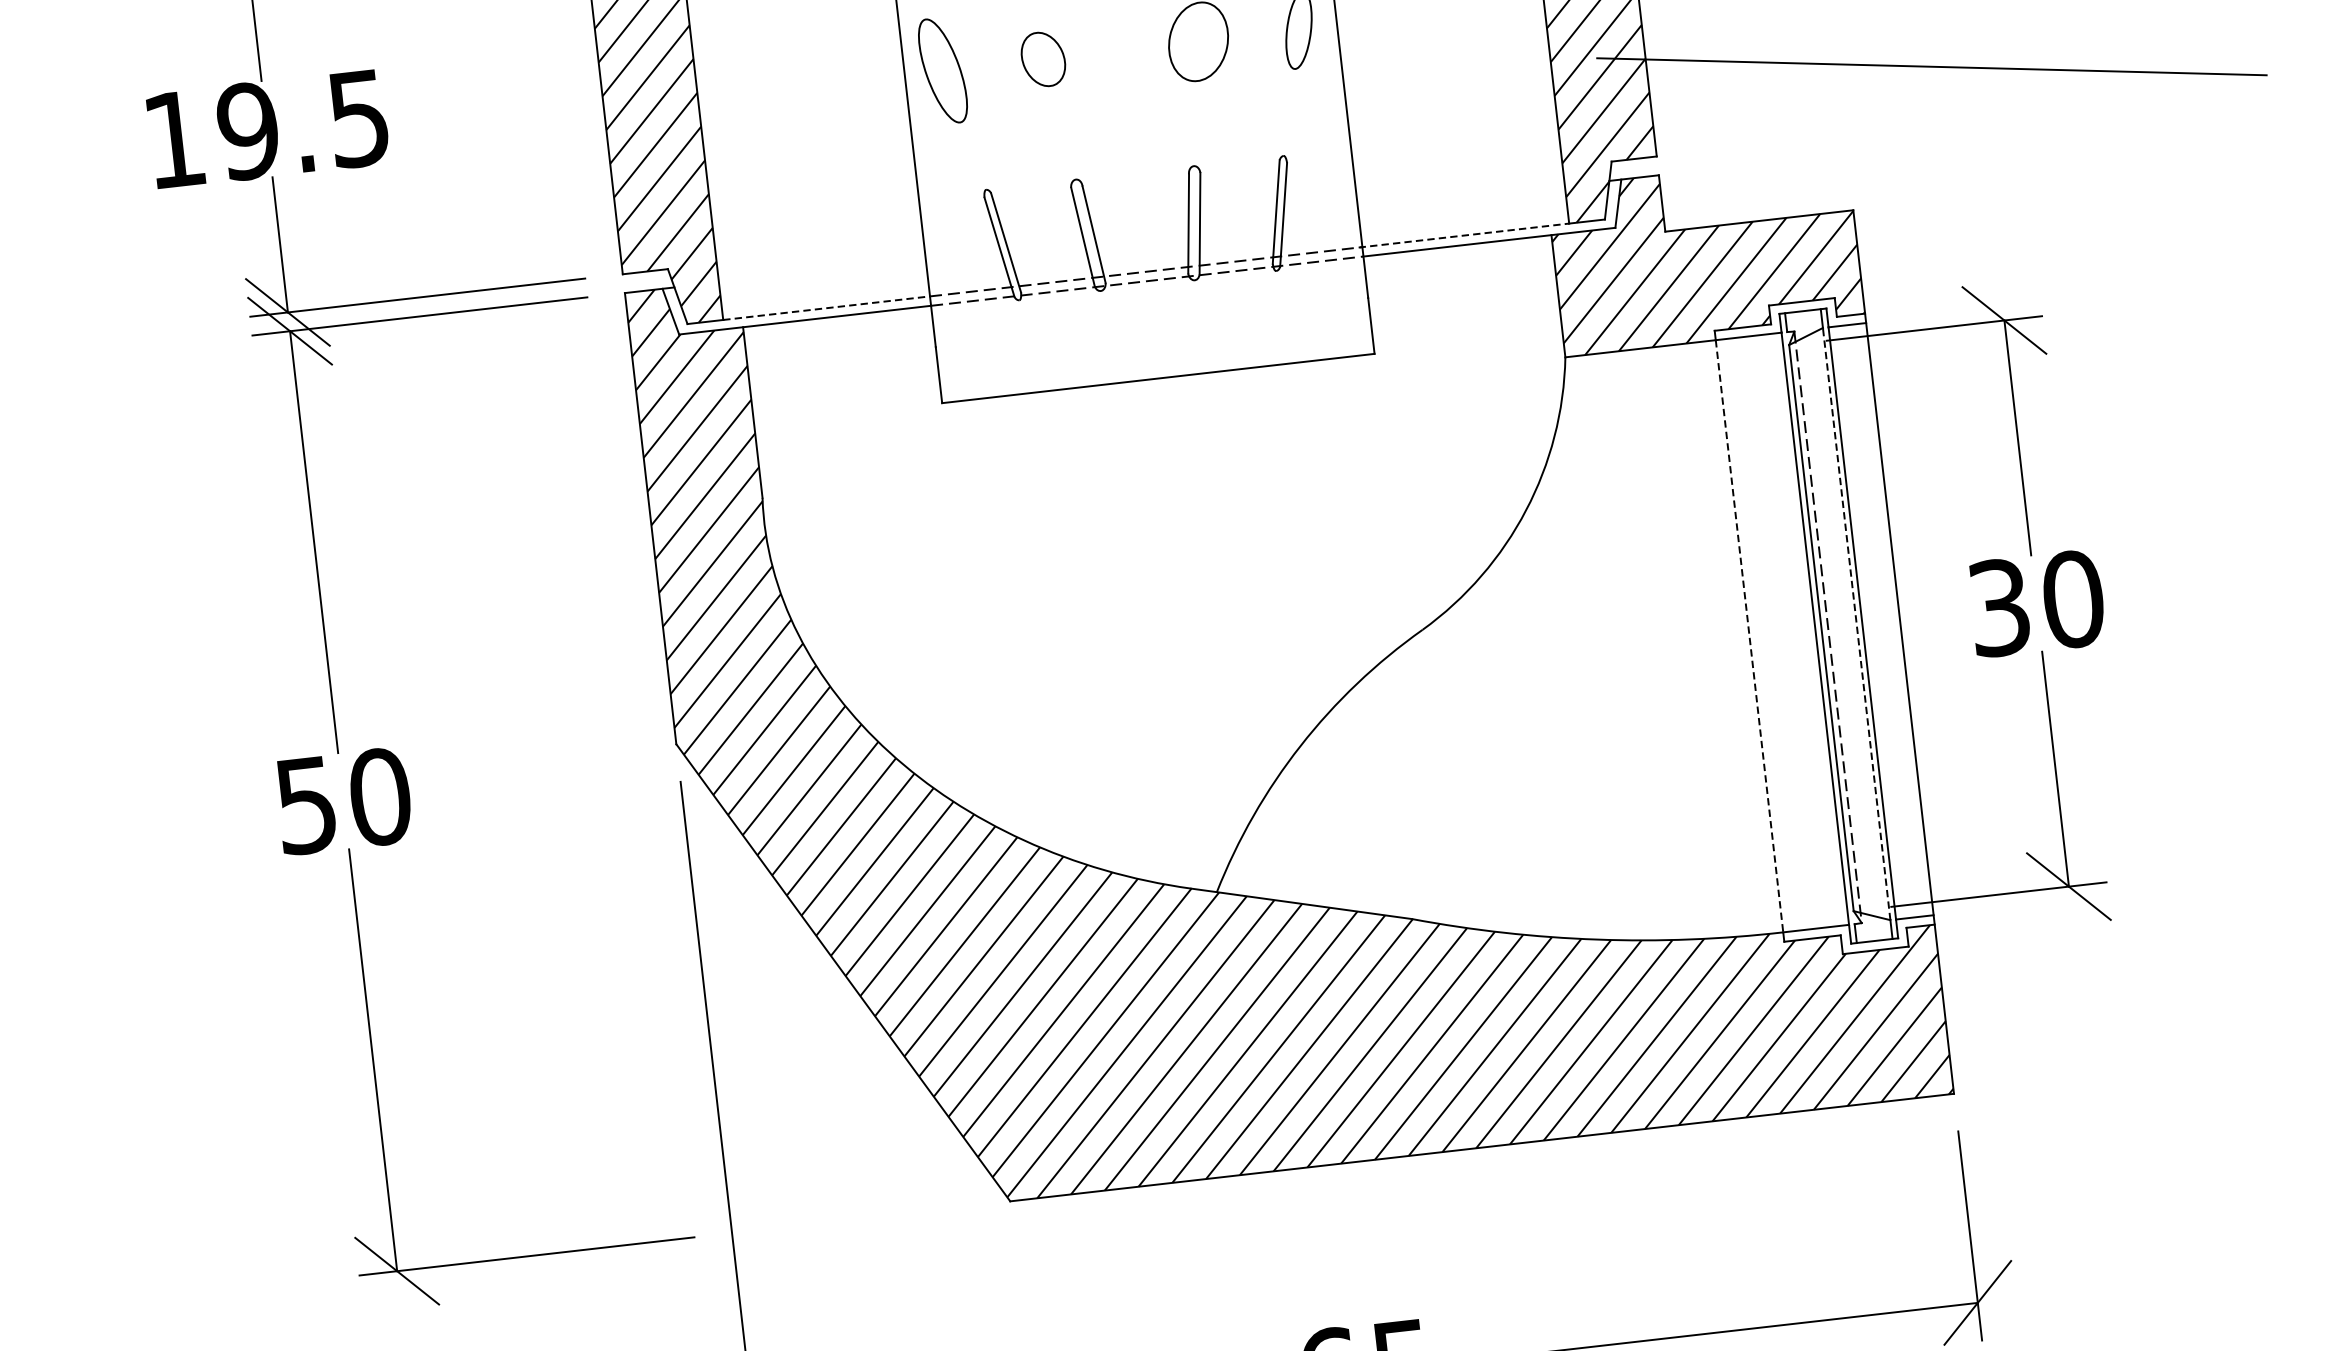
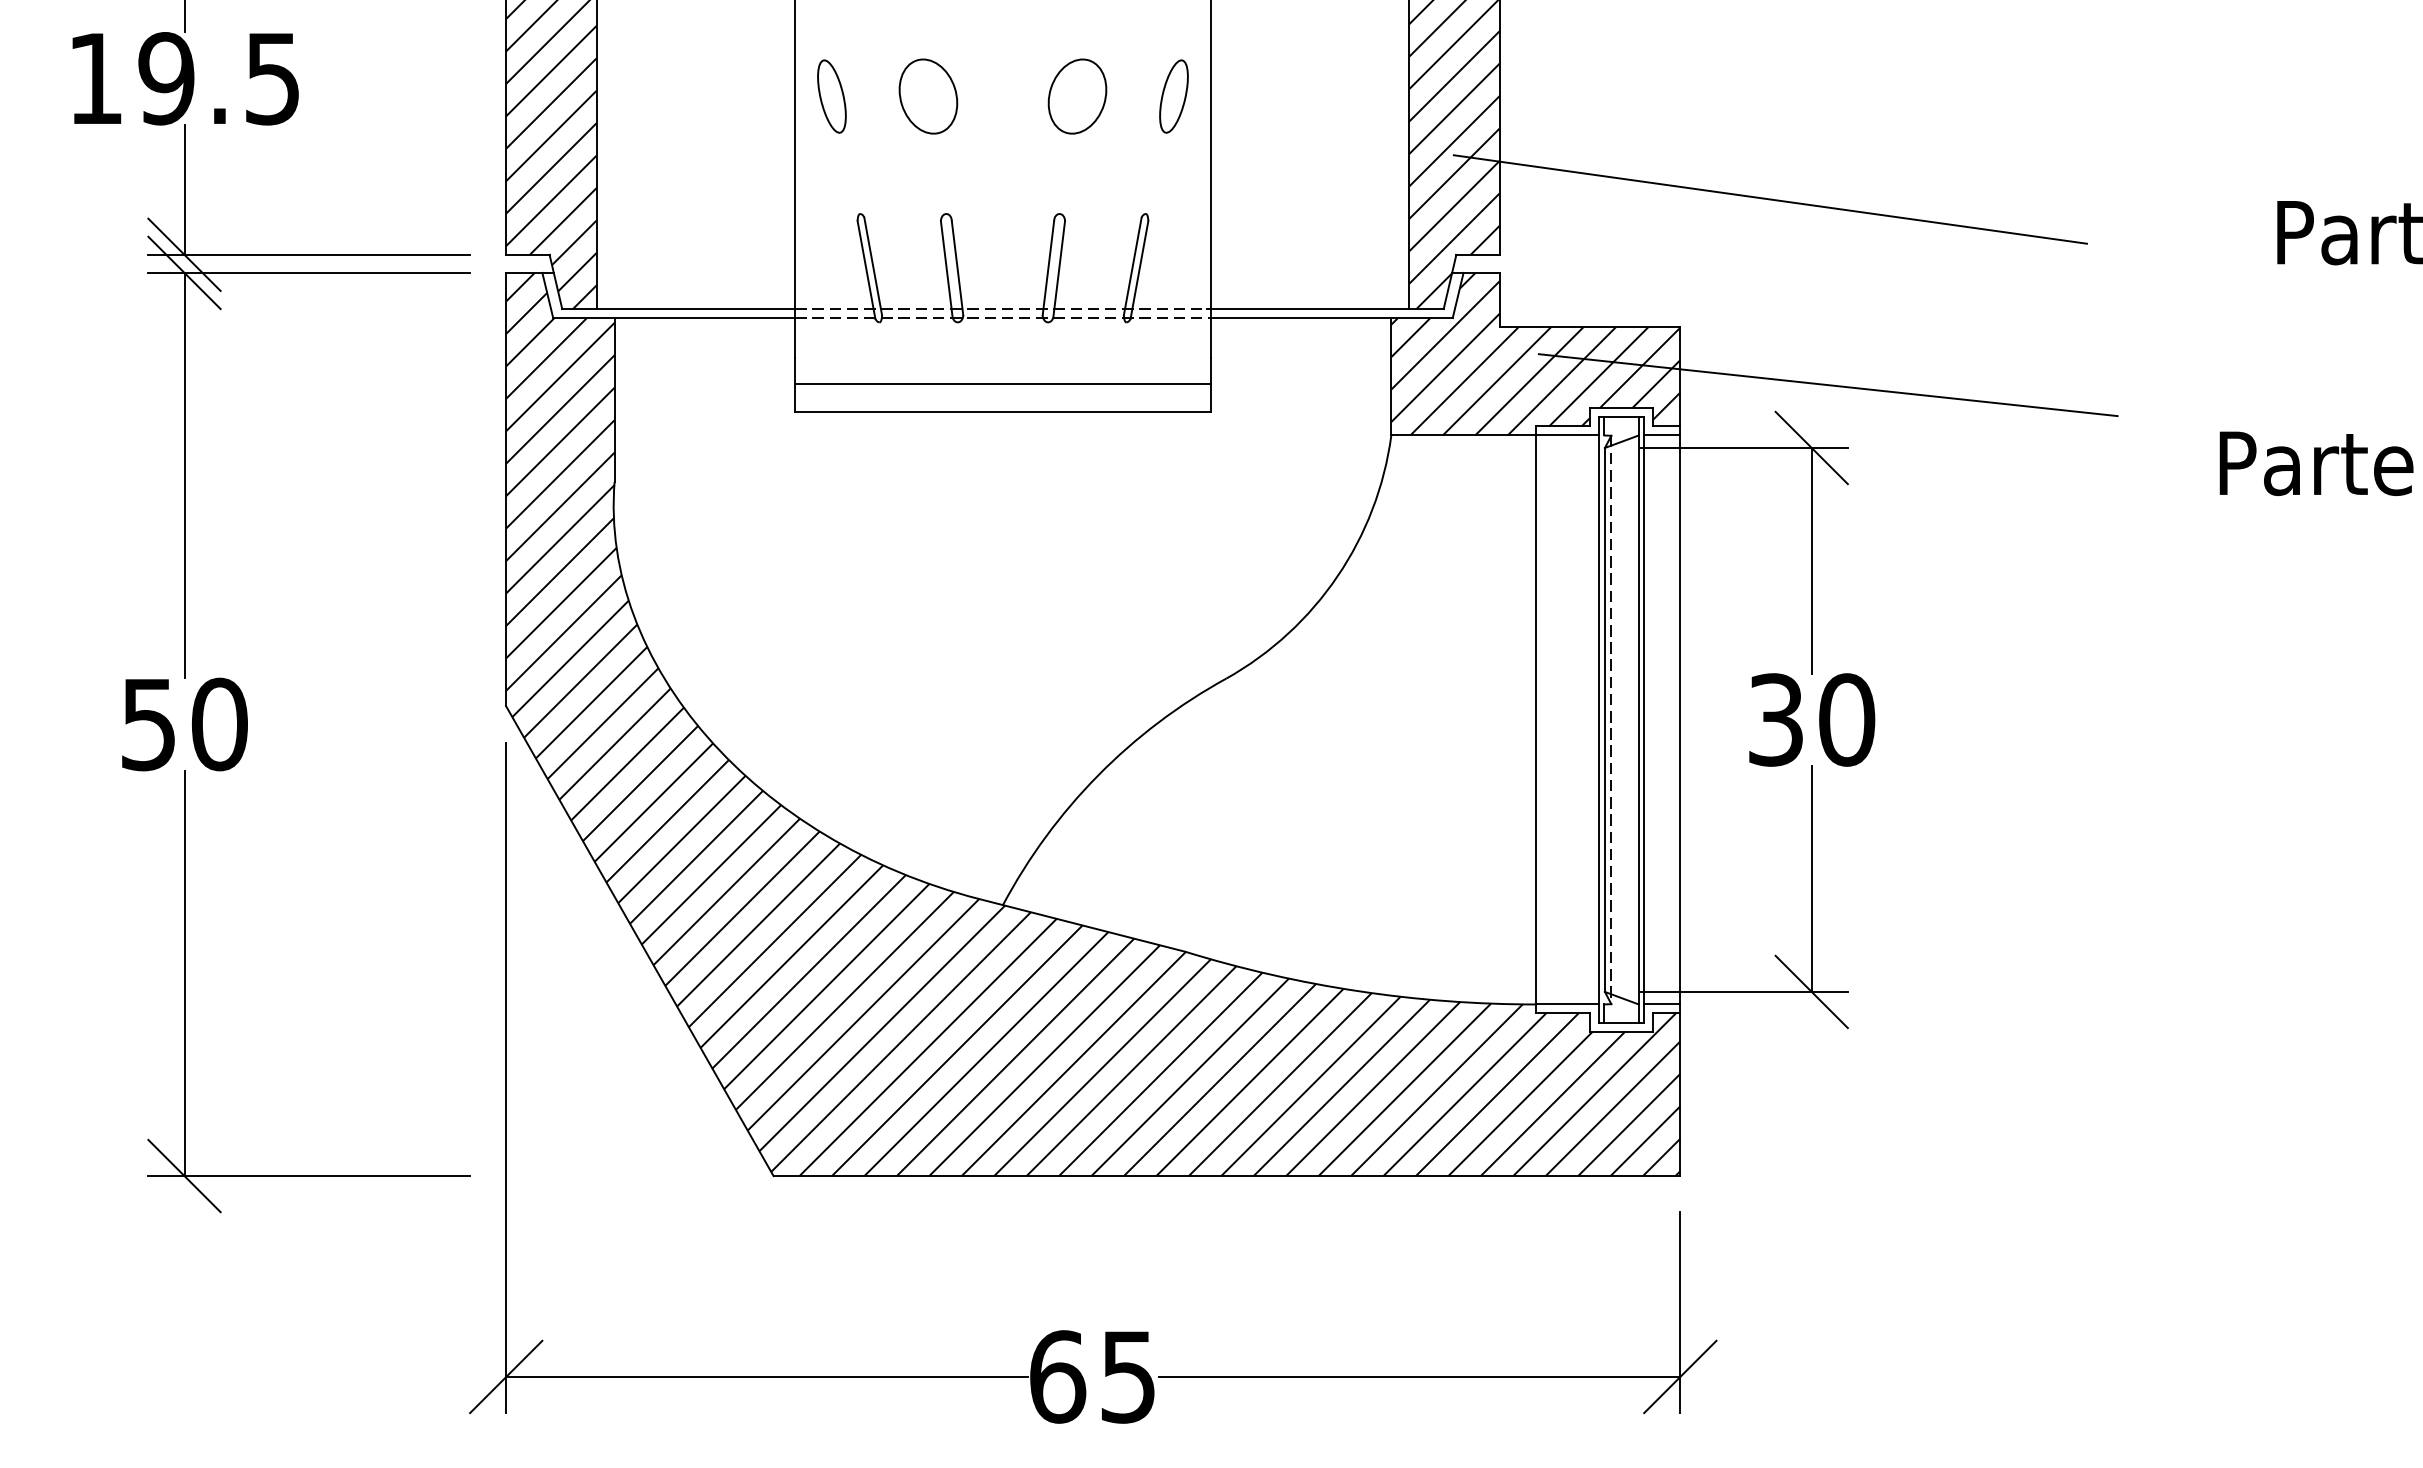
part: (1043, 59) -> (928, 96), size x1.43
part: (942, 70) -> (831, 96), size x0.71
line: (1464, 236) -> (1308, 309), dashed -> solid
line: (2013, 253) -> (1827, 385), added
line: (827, 308) -> (696, 309), dashed -> solid
line: (1154, 350) -> (1002, 384), added
line: (1856, 623) -> (1638, 719), dashed -> solid
line: (1749, 636) -> (1535, 720), dashed -> solid

